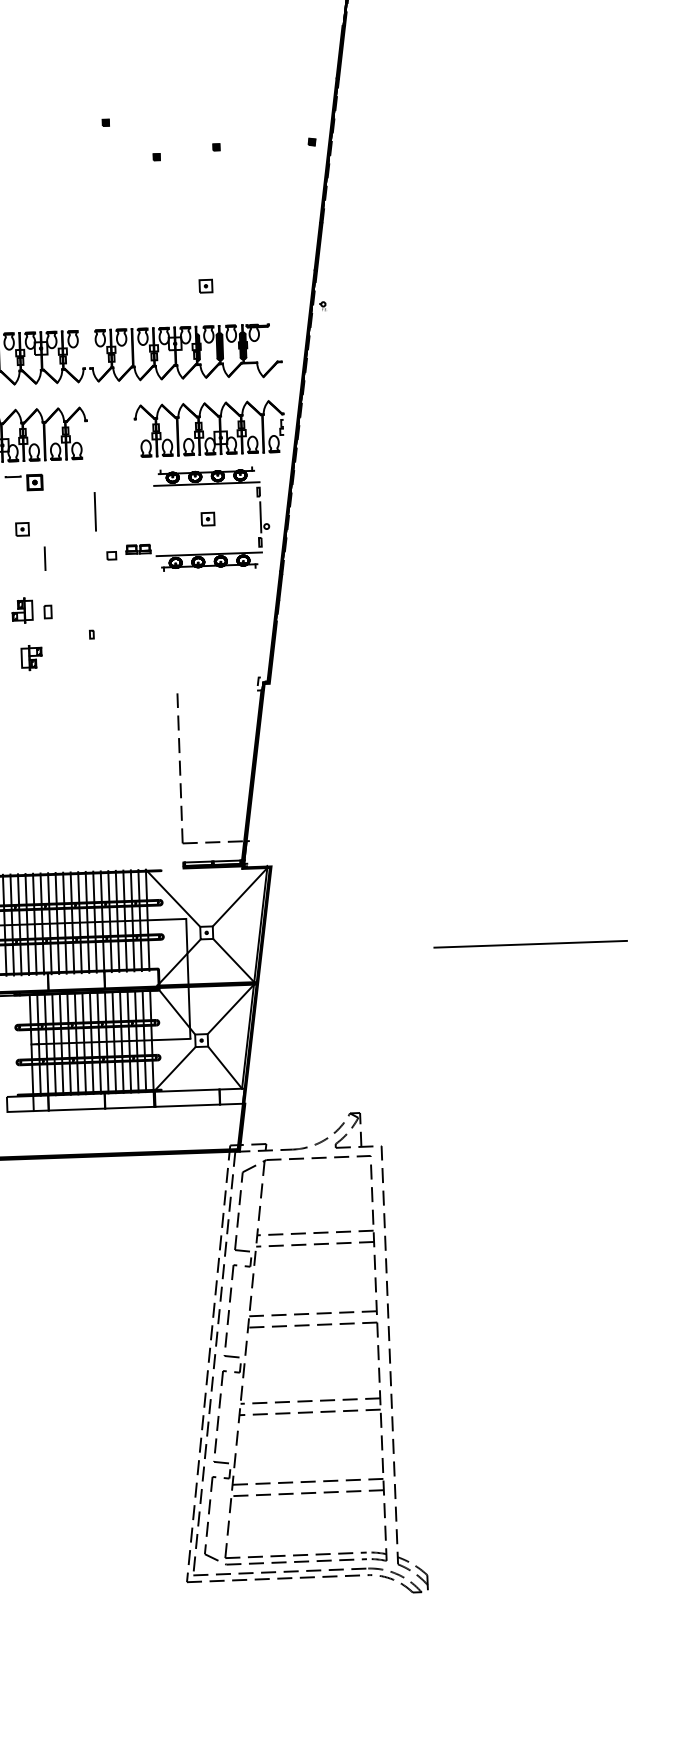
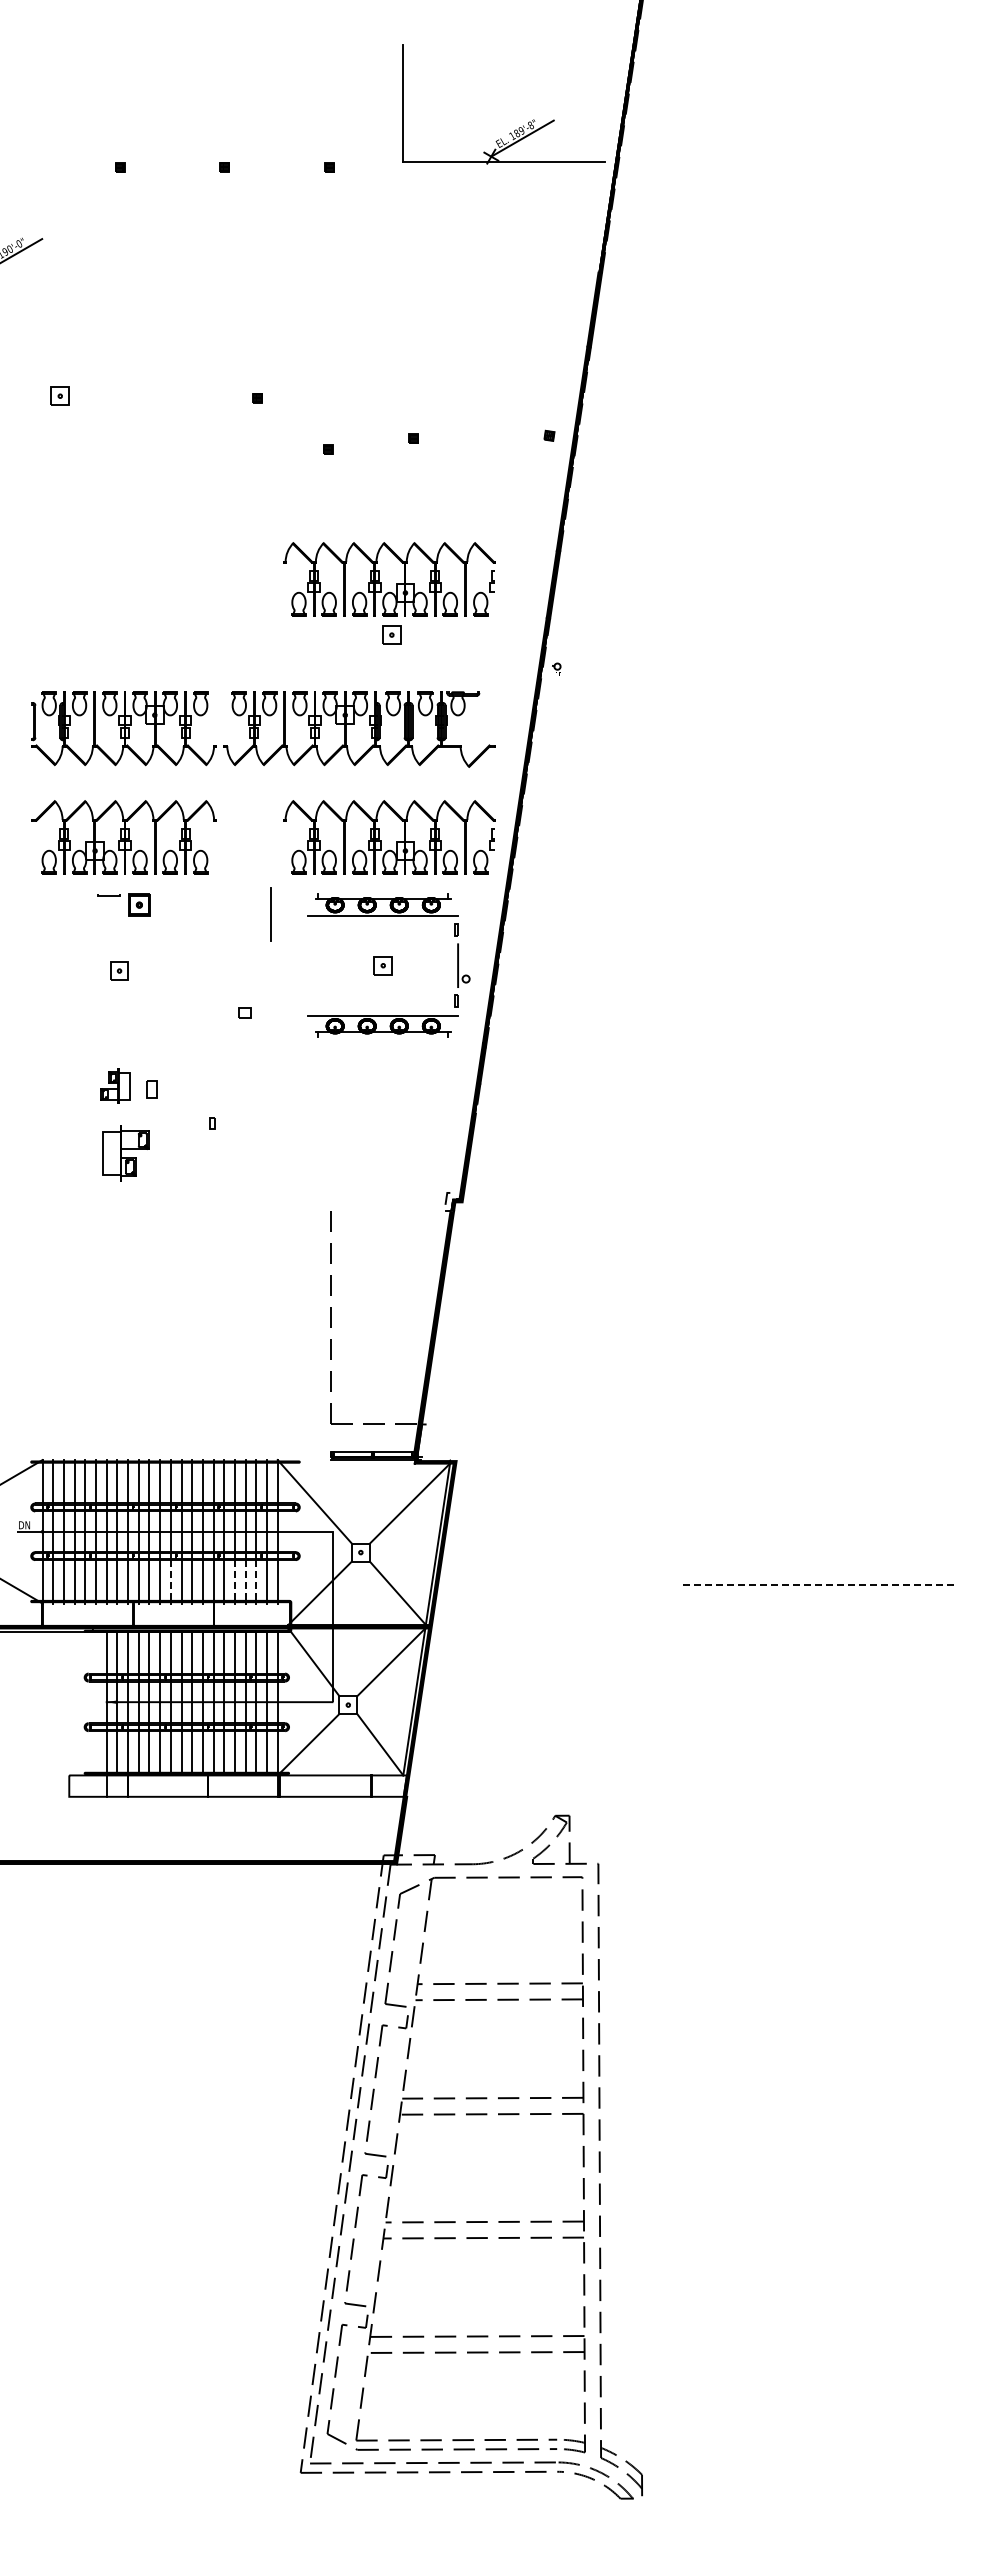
part: (207, 249) -> (396, 583), added
line: (95, 511) -> (270, 914), moved
part: (138, 548) -> (282, 1004), removed
line: (44, 558) -> (149, 1013), removed
part: (31, 657) -> (126, 1153), size x1.6
line: (530, 944) -> (819, 1584), solid -> dashed
line: (133, 955) -> (256, 1581), solid -> dashed
line: (118, 956) -> (234, 1581), solid -> dashed
line: (126, 956) -> (245, 1581), solid -> dashed
line: (73, 957) -> (170, 1581), solid -> dashed

